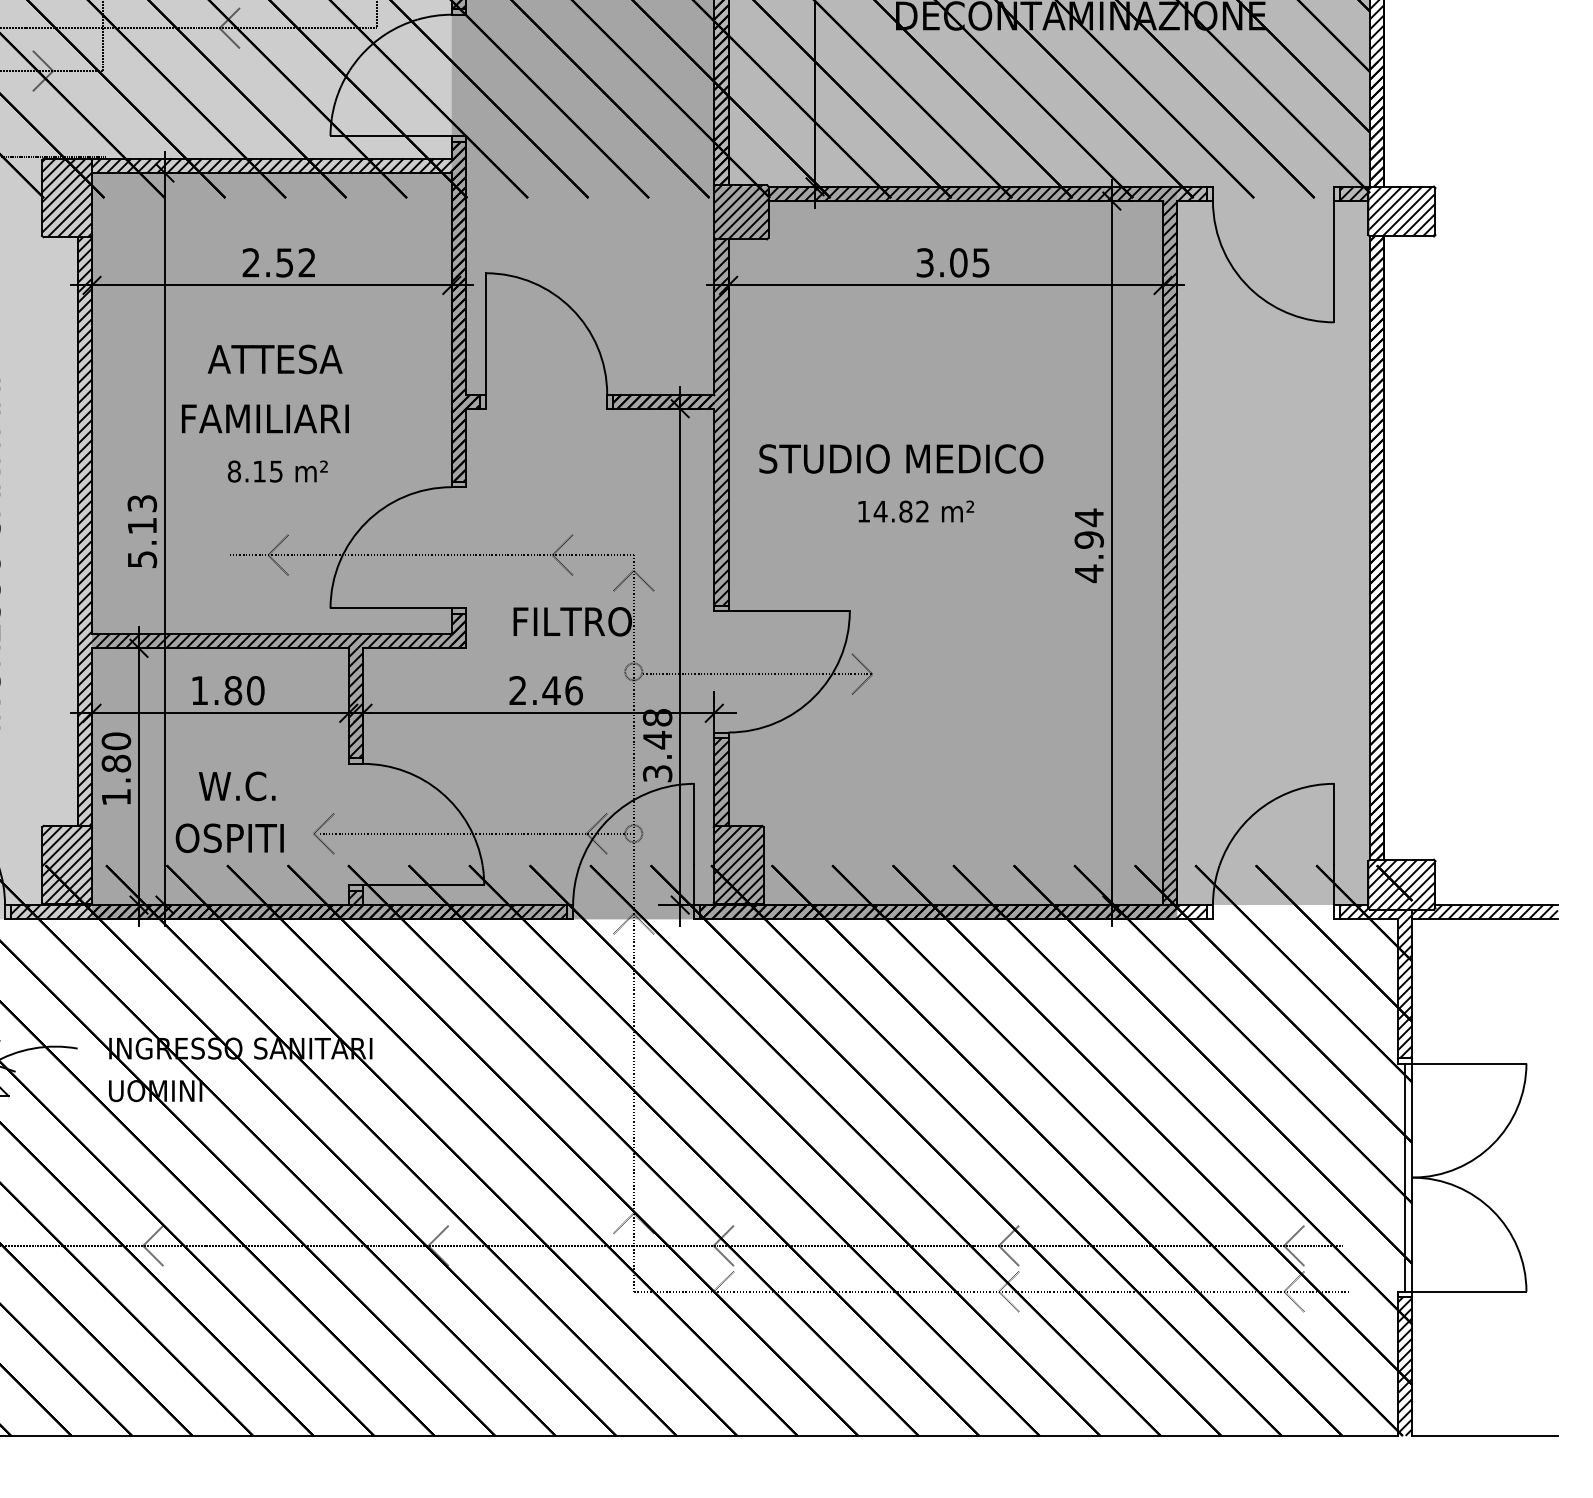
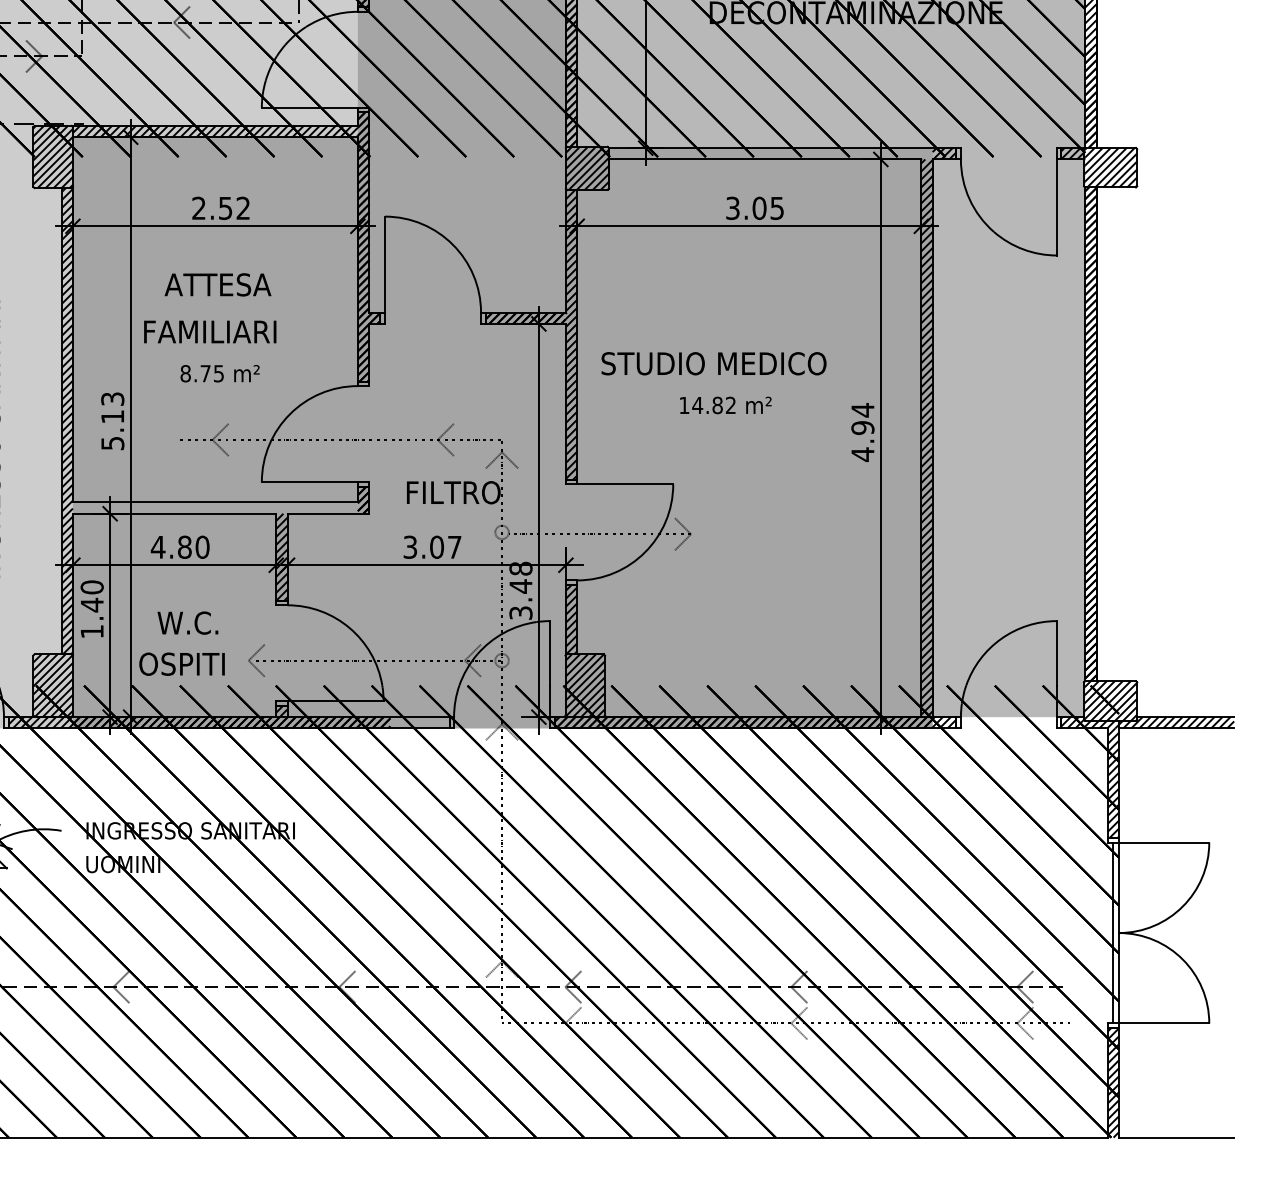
hatch: (972, 193) -> (770, 153), removed
text: (259, 471) -> (205, 373), 8.15 -> 8.75
hatch: (270, 640) -> (214, 507), removed
text: (545, 689) -> (432, 546), 2.46 -> 3.07
text: (198, 690) -> (157, 547), 1.80 -> 4.80
text: (115, 762) -> (91, 604), 1.80 -> 1.40
hatch: (529, 911) -> (419, 722), removed

